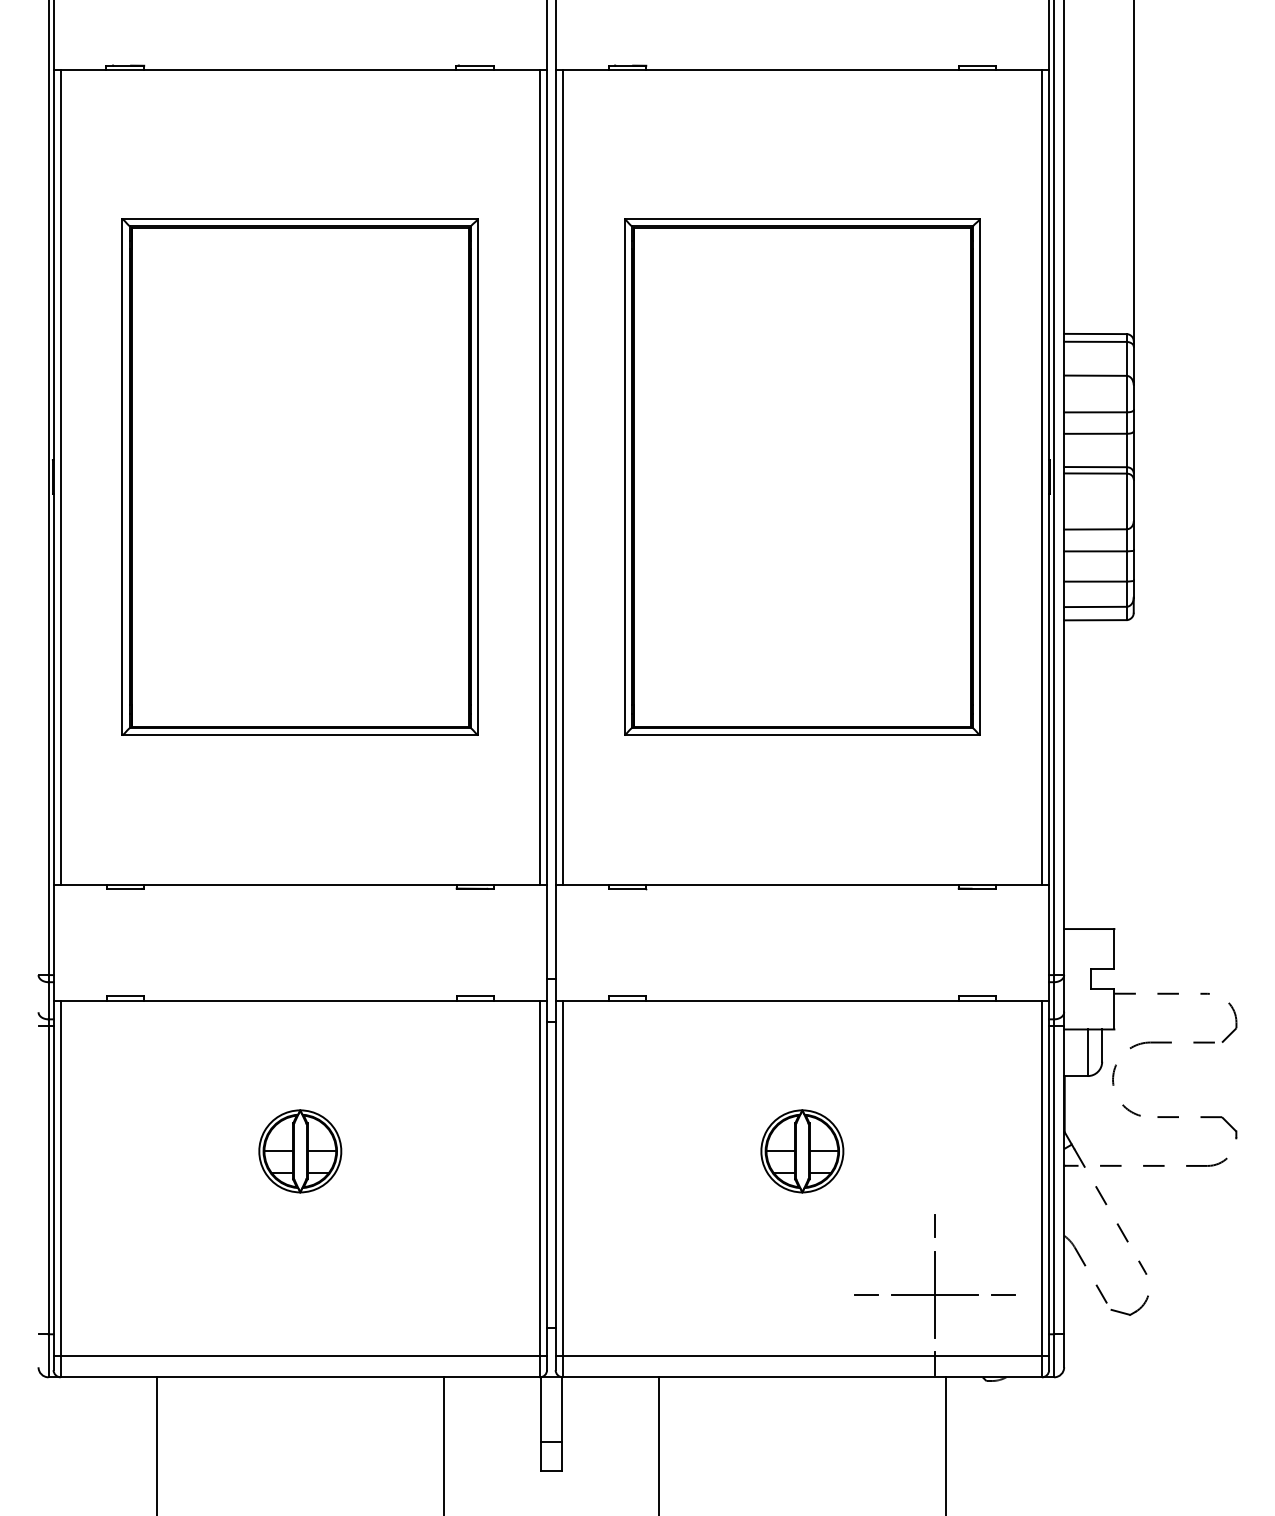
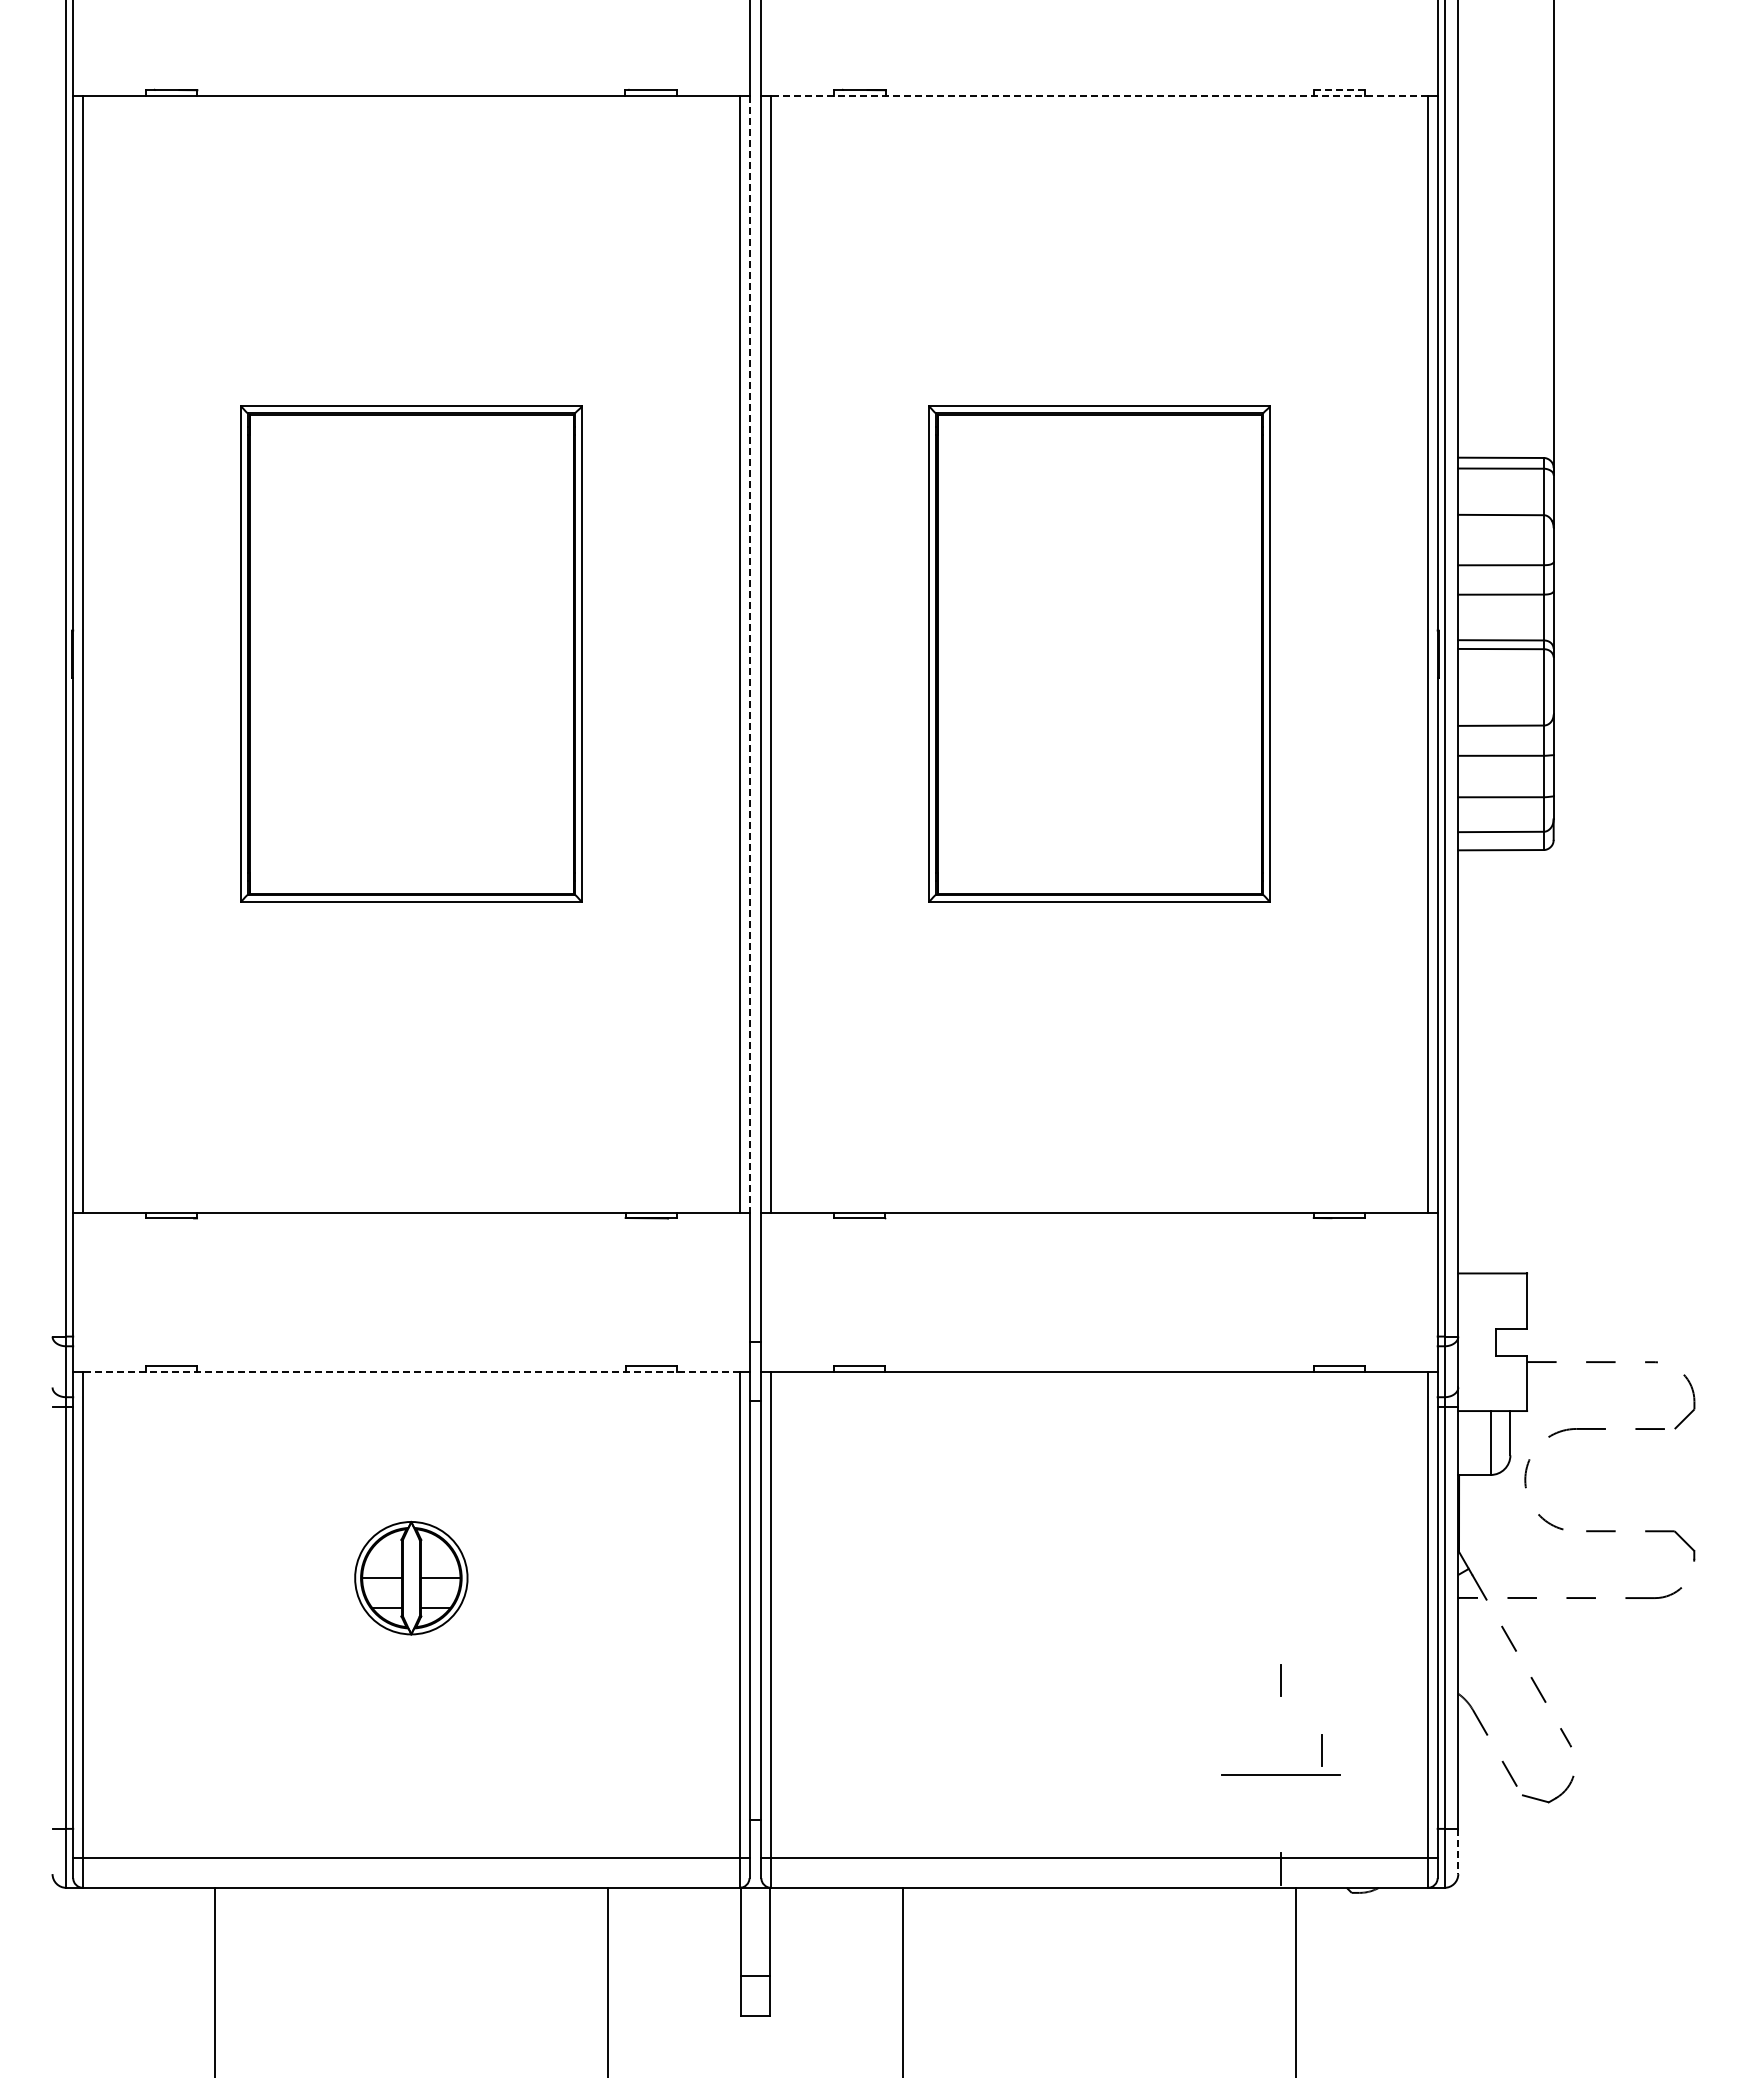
line: (977, 65) -> (1339, 89), solid -> dashed
line: (802, 69) -> (1099, 95), solid -> dashed
part: (300, 476) -> (411, 653), size x0.7
part: (802, 476) -> (1099, 653), size x0.7
line: (547, 477) -> (749, 654), solid -> dashed
line: (299, 1000) -> (410, 1371), solid -> dashed
part: (802, 1150) -> (1099, 1577), removed
line: (964, 1277) -> (1321, 1750), added
line: (865, 1294) -> (1186, 1774), removed
line: (935, 1294) -> (1281, 1774), removed
line: (1003, 1294) -> (1375, 1774), removed
line: (1064, 1350) -> (1458, 1851), solid -> dashed

